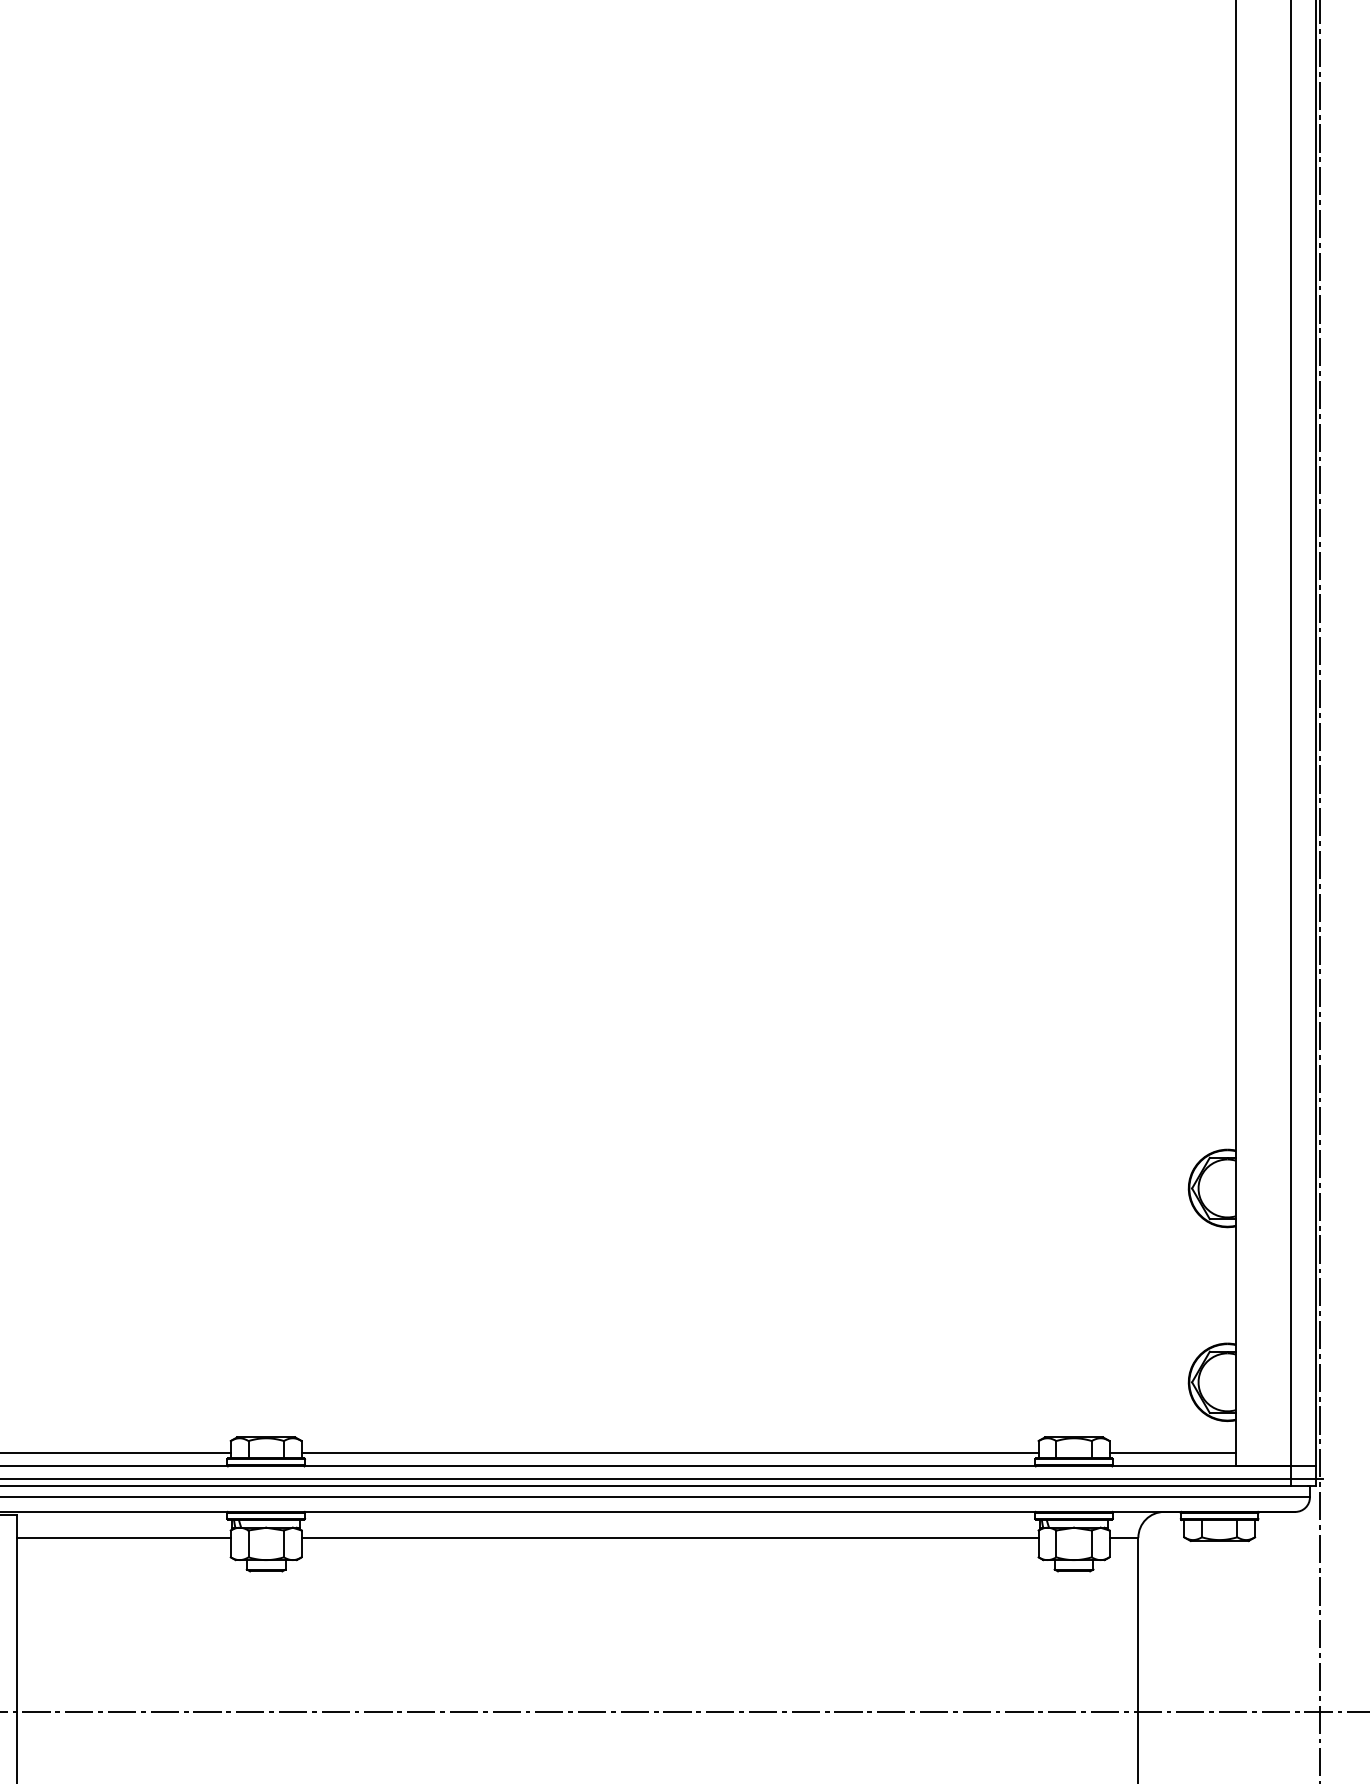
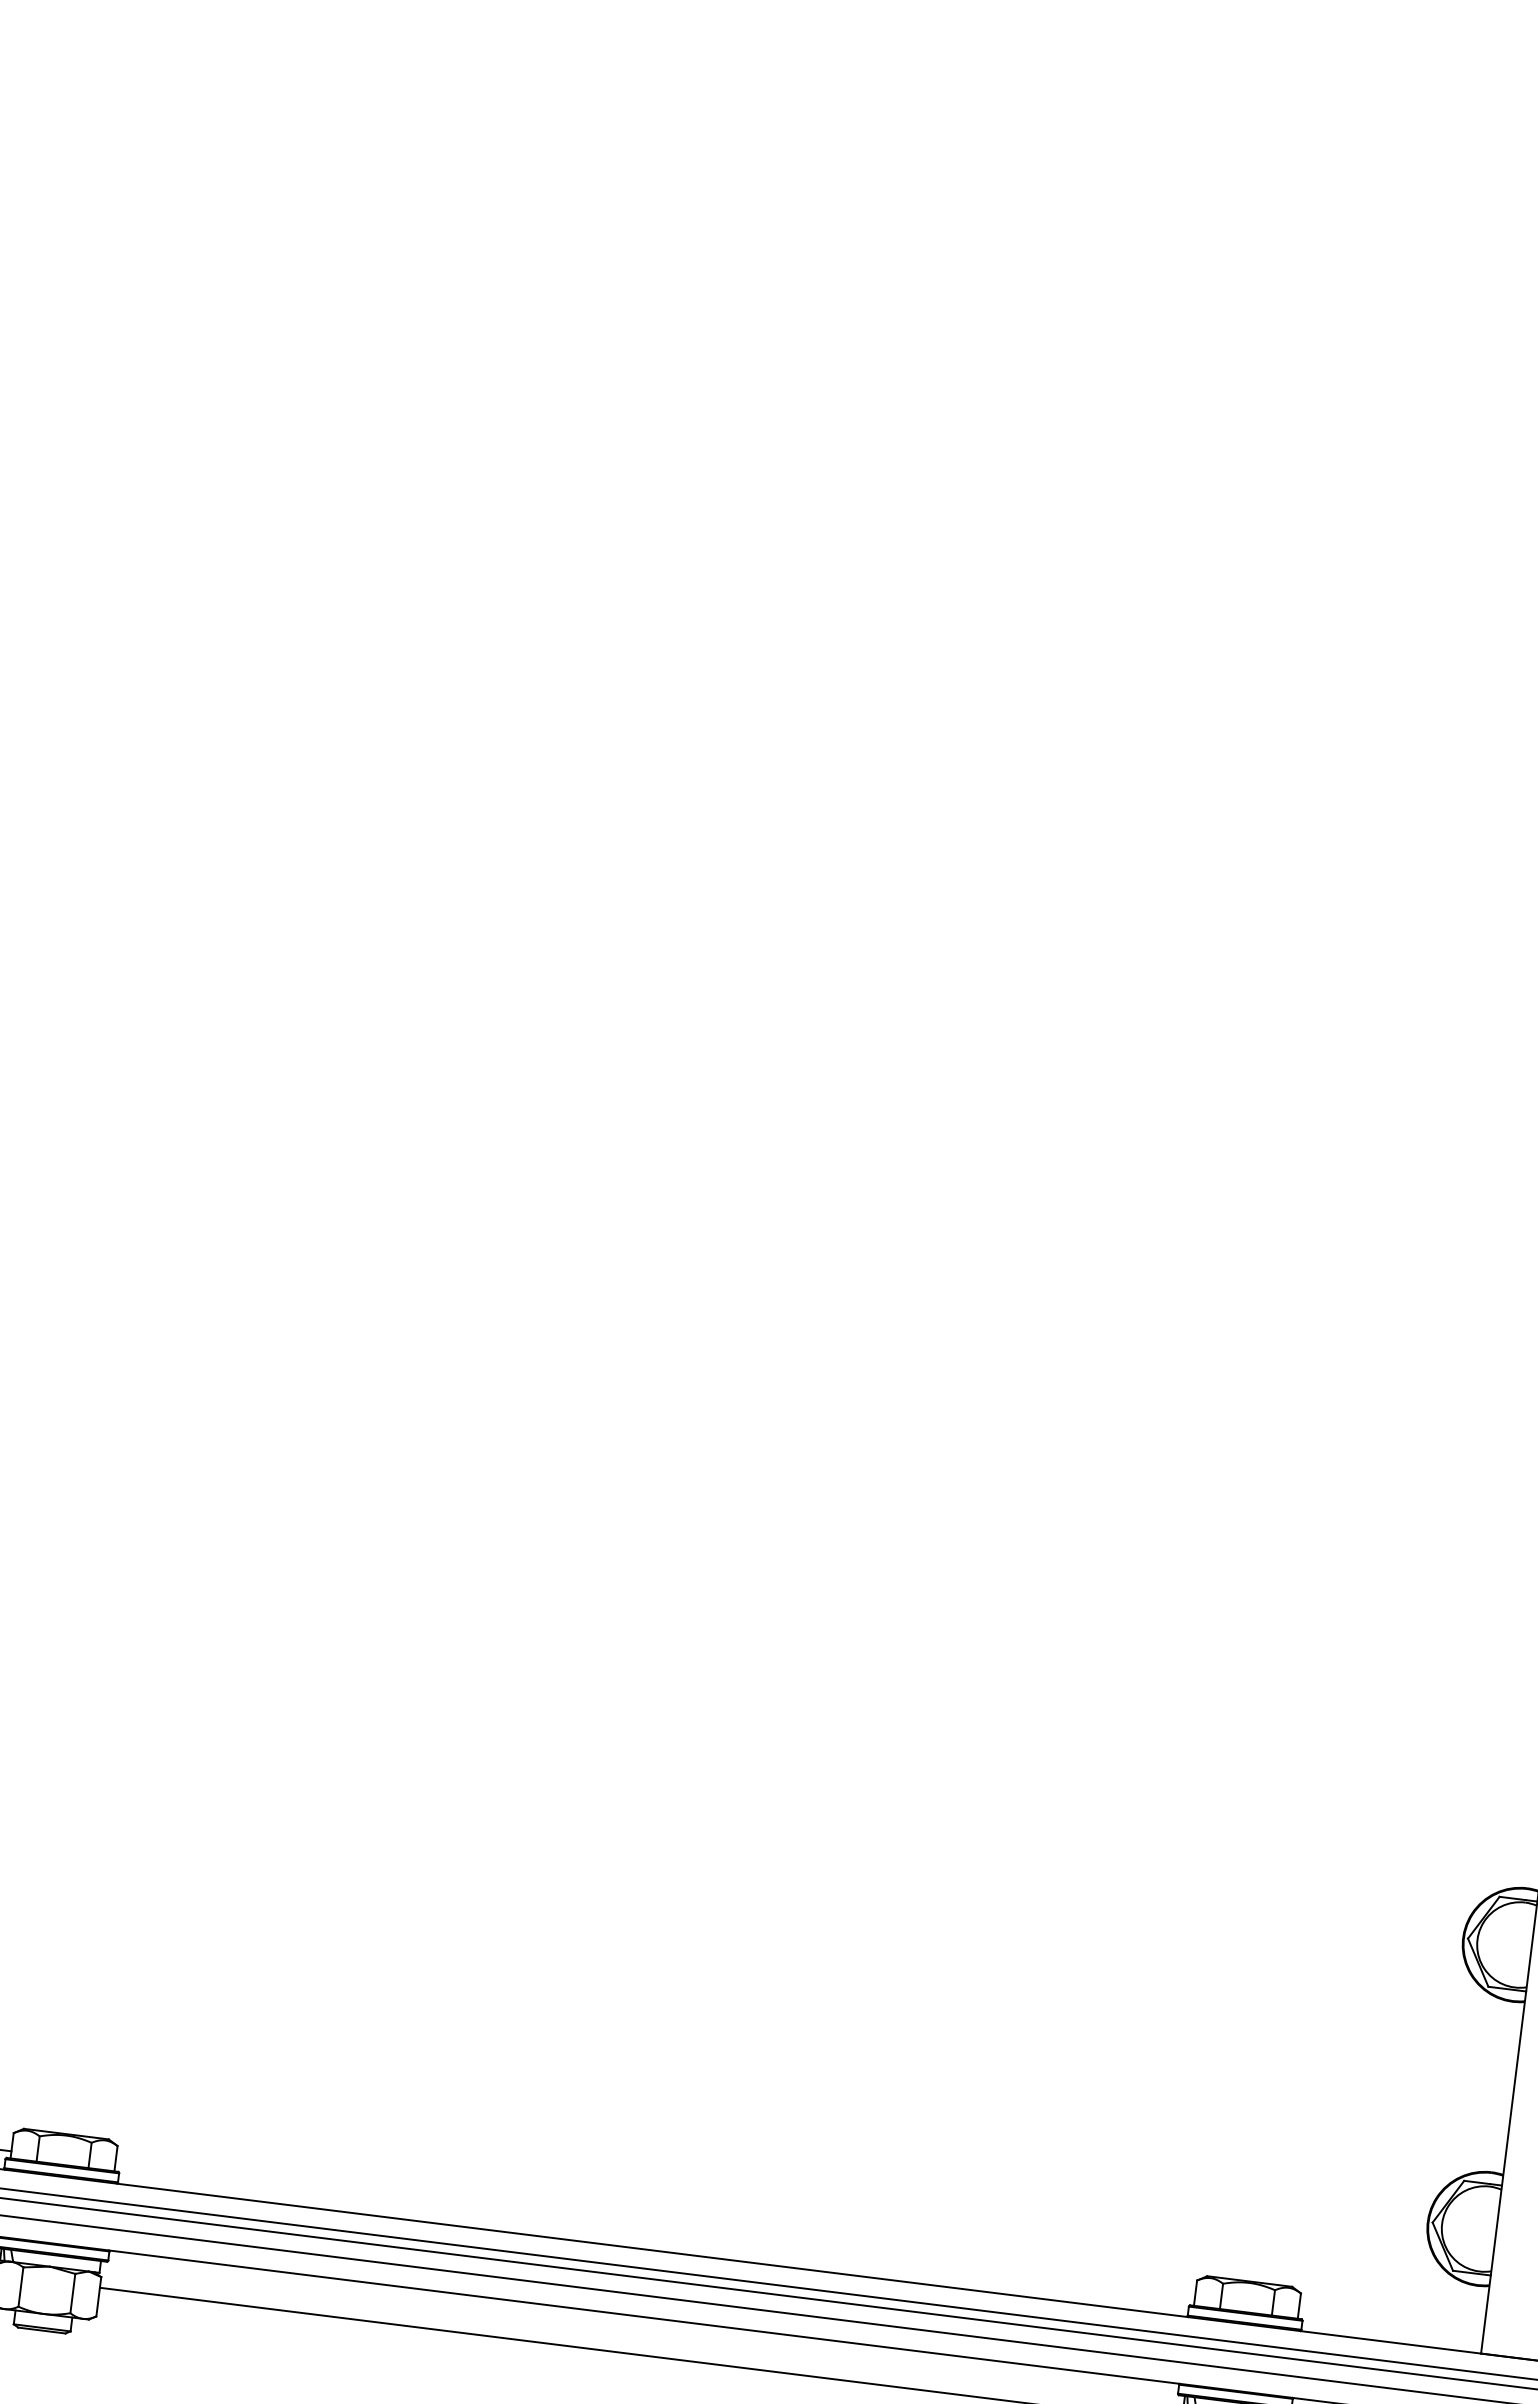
line: (669, 1453) -> (654, 2231), removed
line: (1172, 1453) -> (1390, 2323), removed

